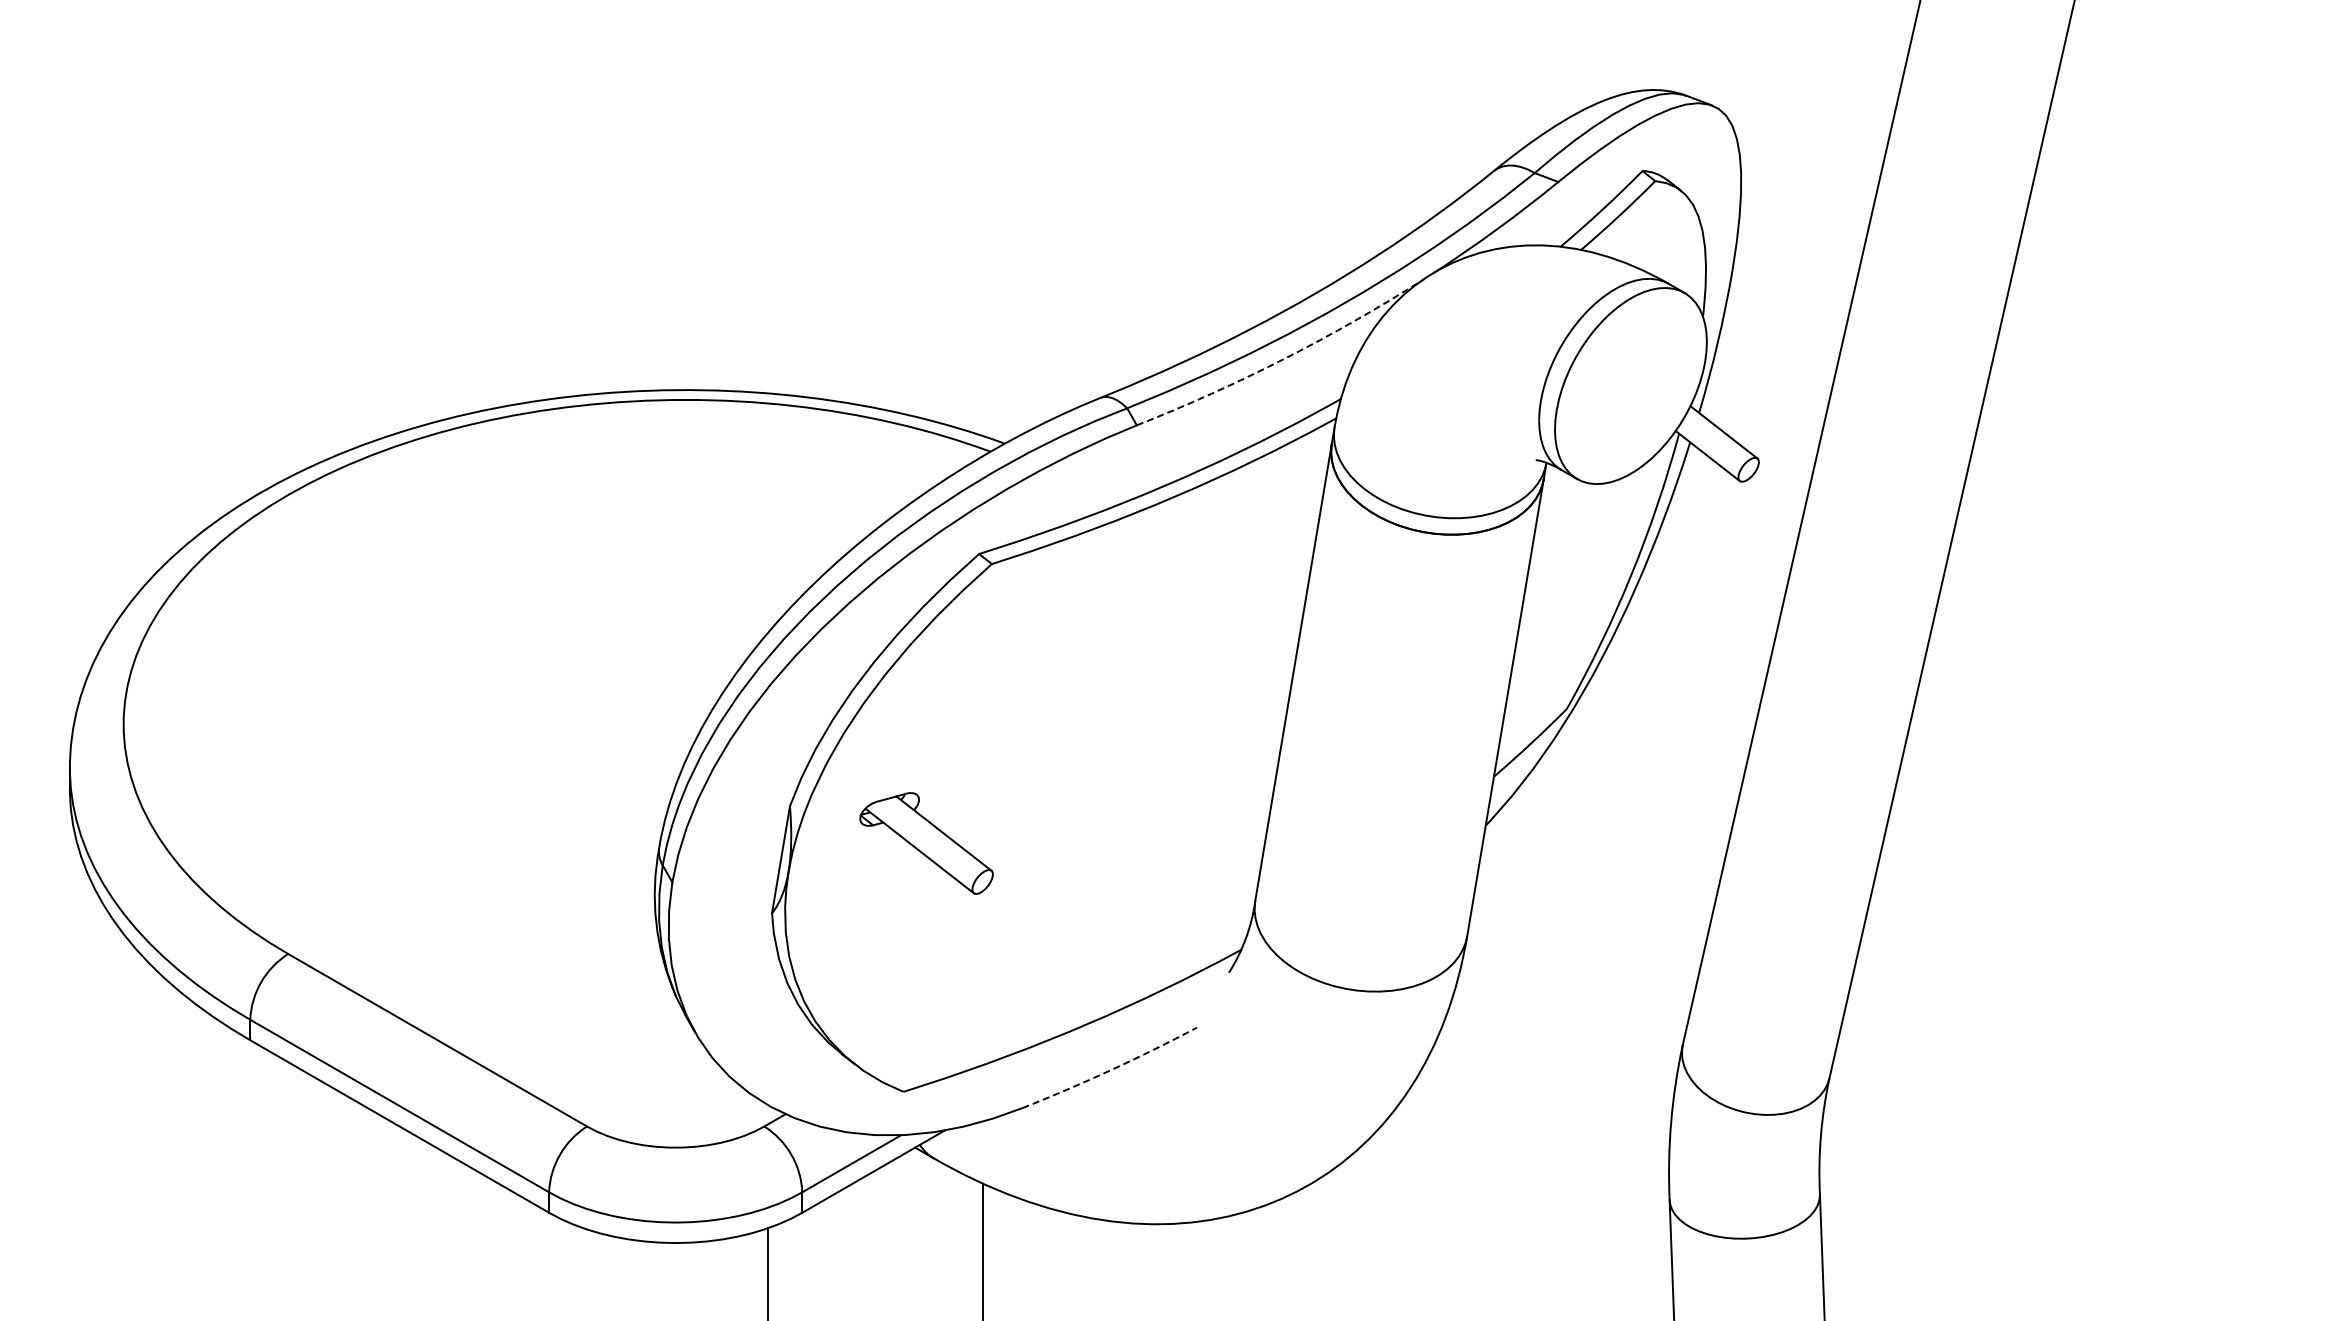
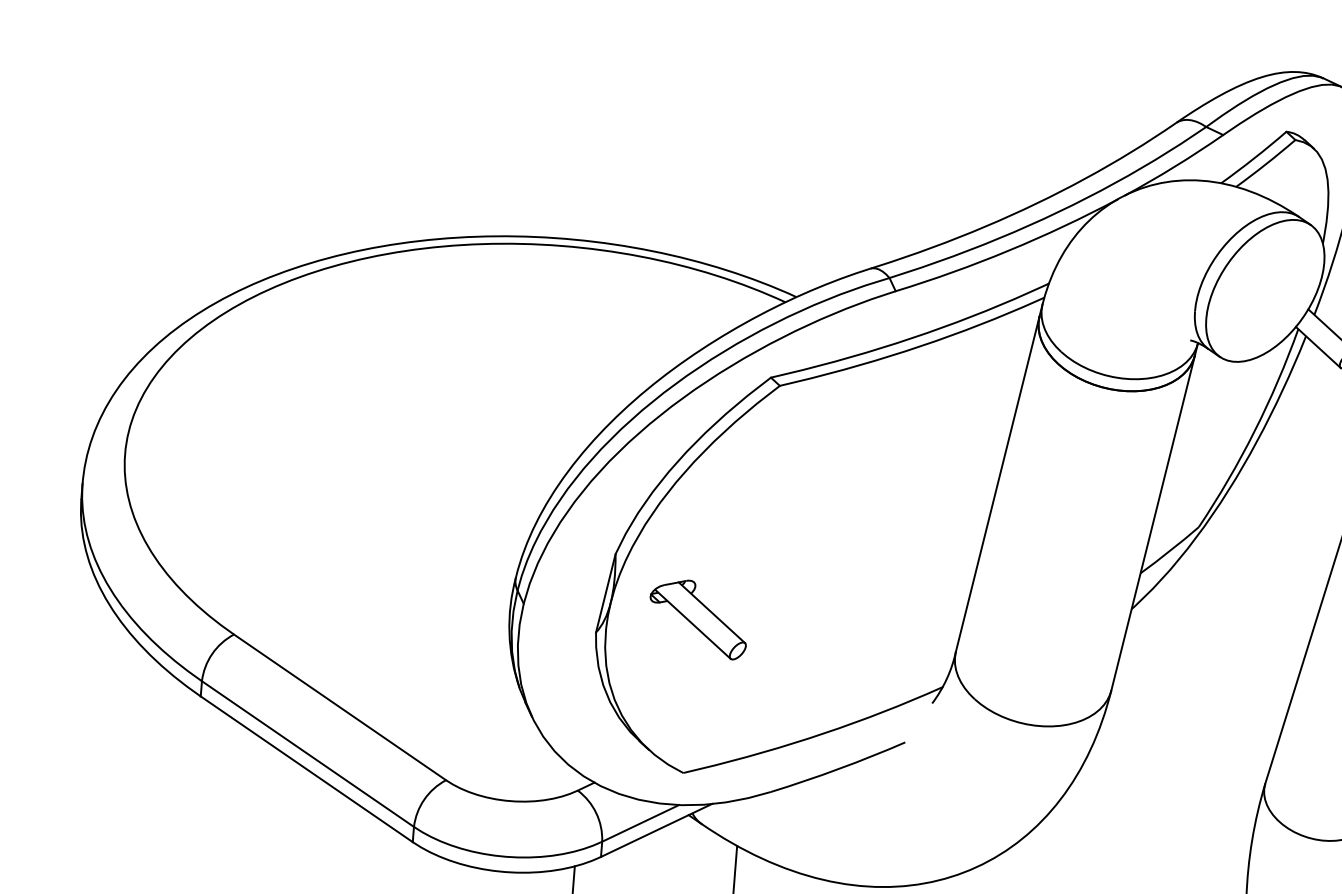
arc: (1284, 358) -> (1009, 250), dashed -> solid
part: (926, 843) -> (698, 619), moved
arc: (1110, 1070) -> (838, 769), dashed -> solid

